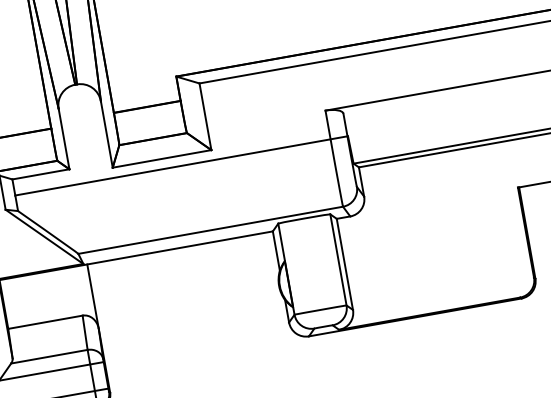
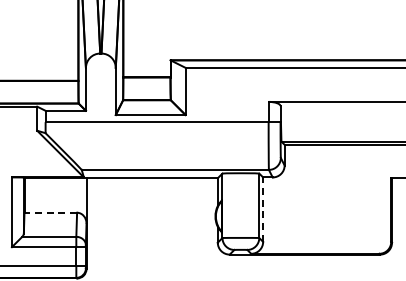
line: (345, 264) -> (263, 209), solid -> dashed
line: (44, 321) -> (50, 212), solid -> dashed

